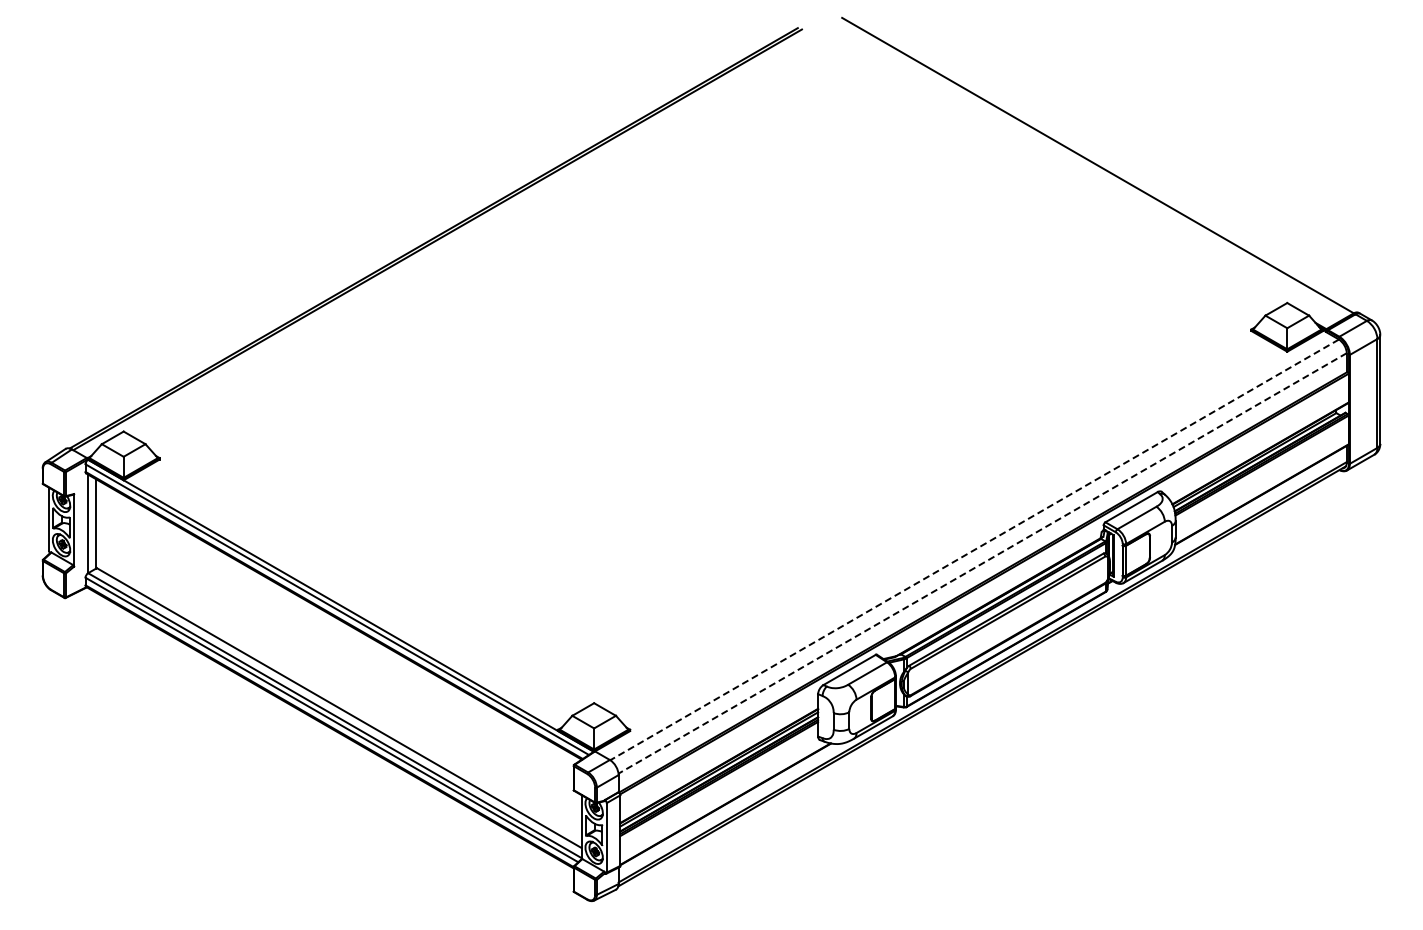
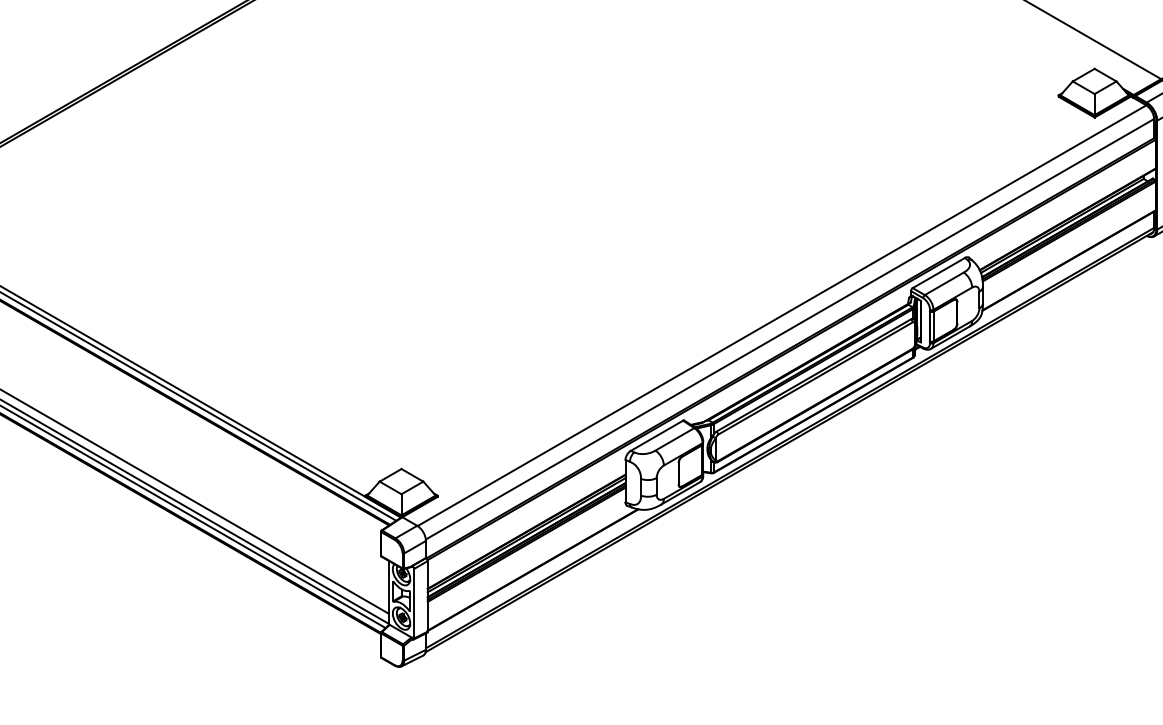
line: (974, 549) -> (781, 315), dashed -> solid
line: (982, 563) -> (789, 329), dashed -> solid

